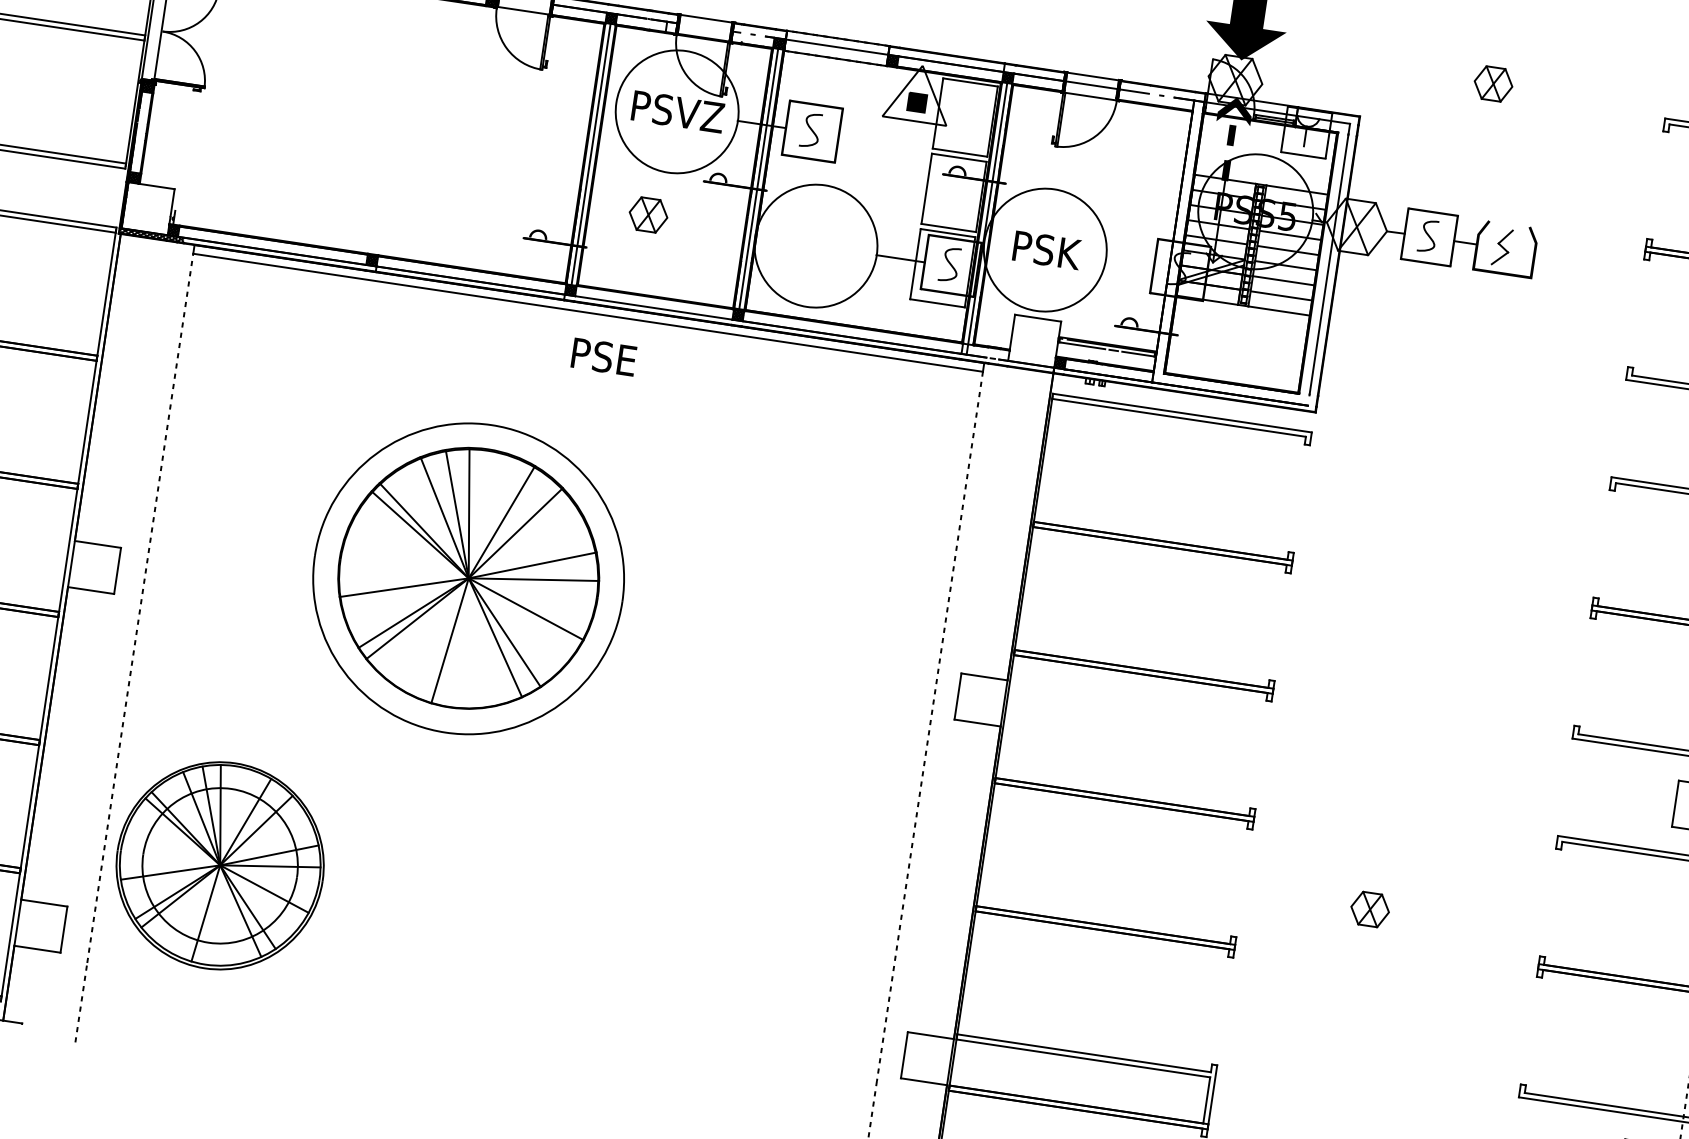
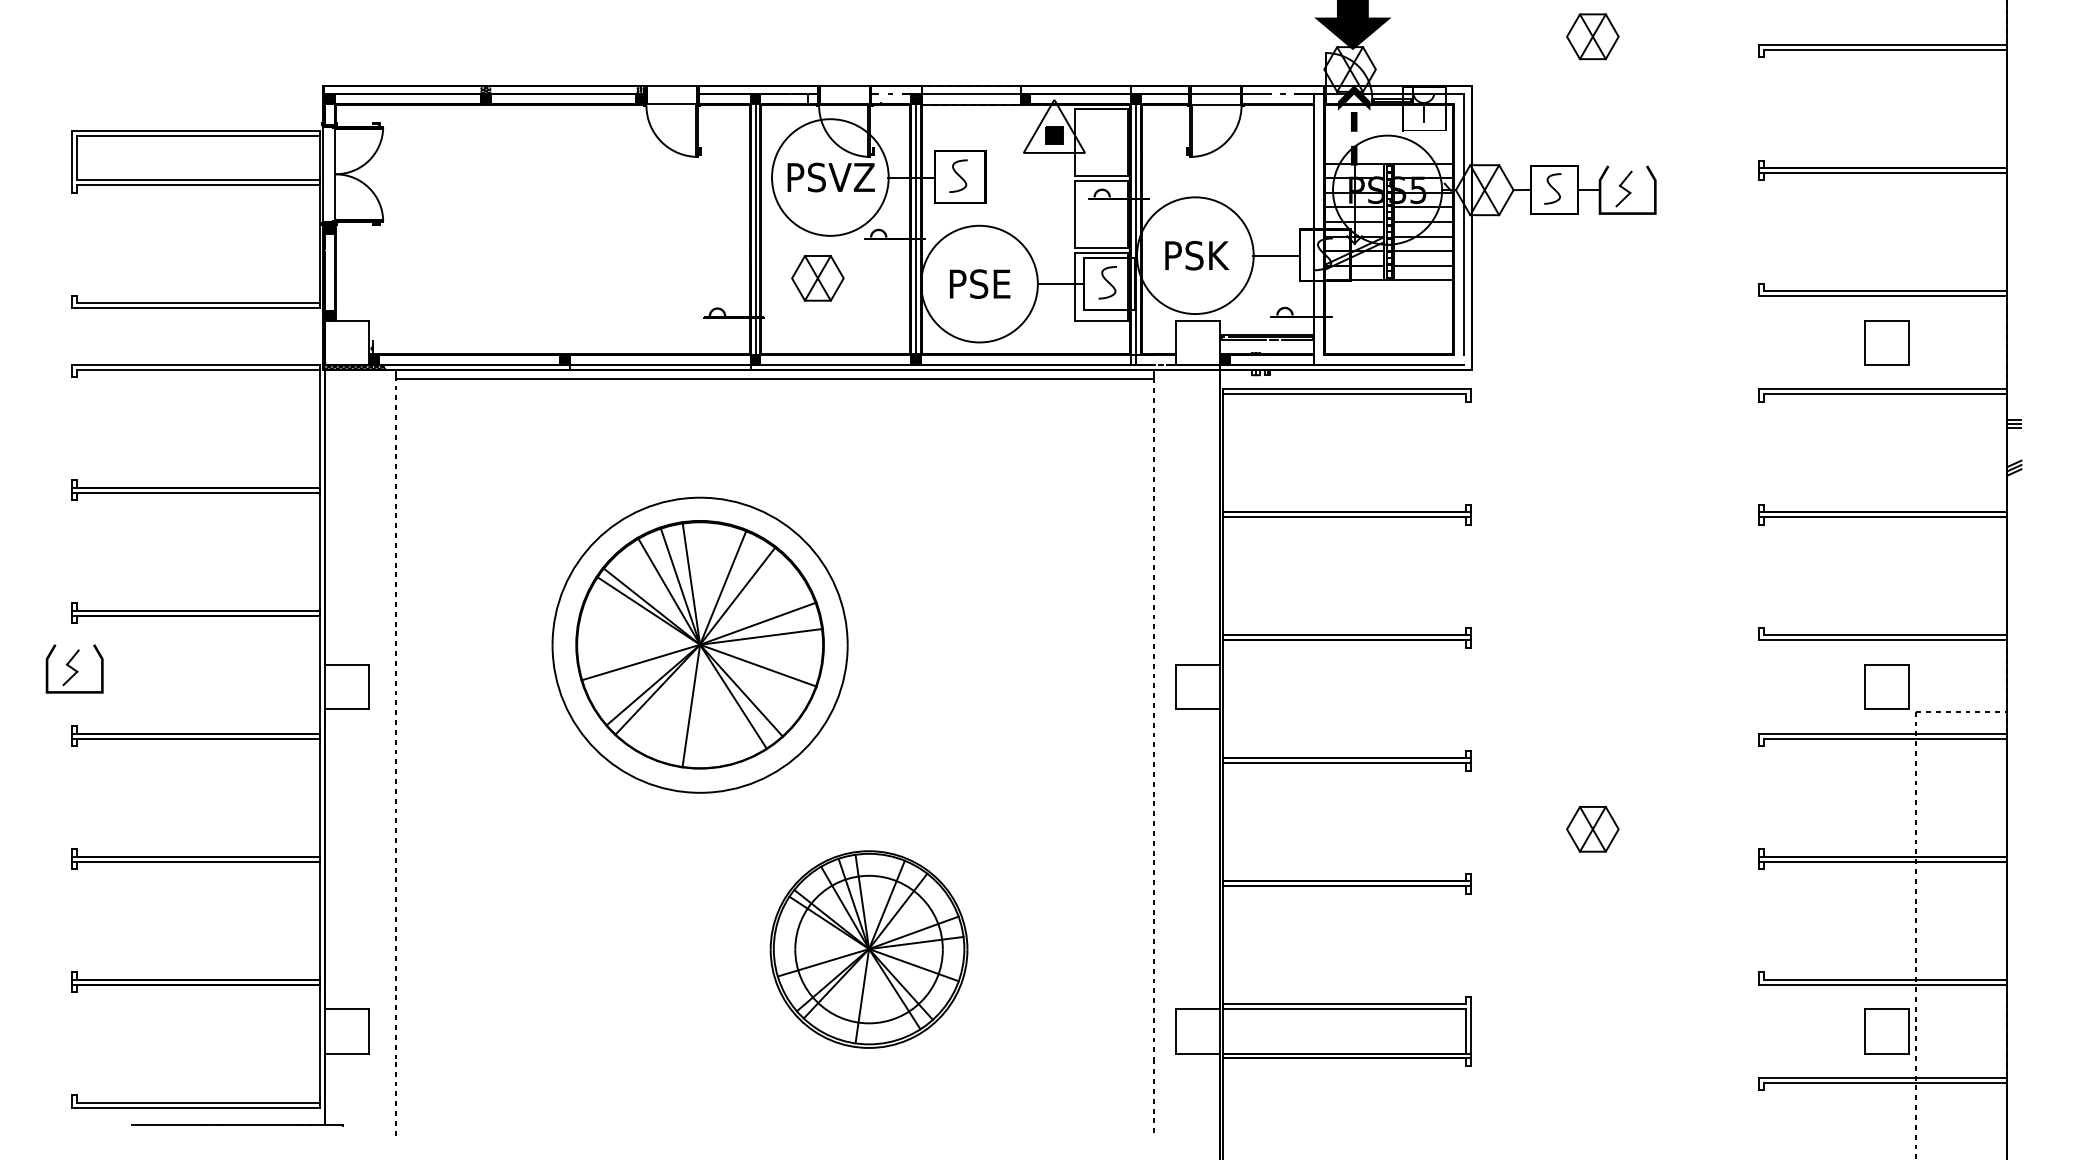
part: (1493, 83) -> (1592, 36), size x1.43
part: (648, 215) -> (817, 278), size x1.43
line: (1129, 262) -> (1276, 255), added
text: (604, 356) -> (980, 283), moved
part: (219, 865) -> (868, 949), moved
part: (1369, 908) -> (1592, 828), size x1.43

